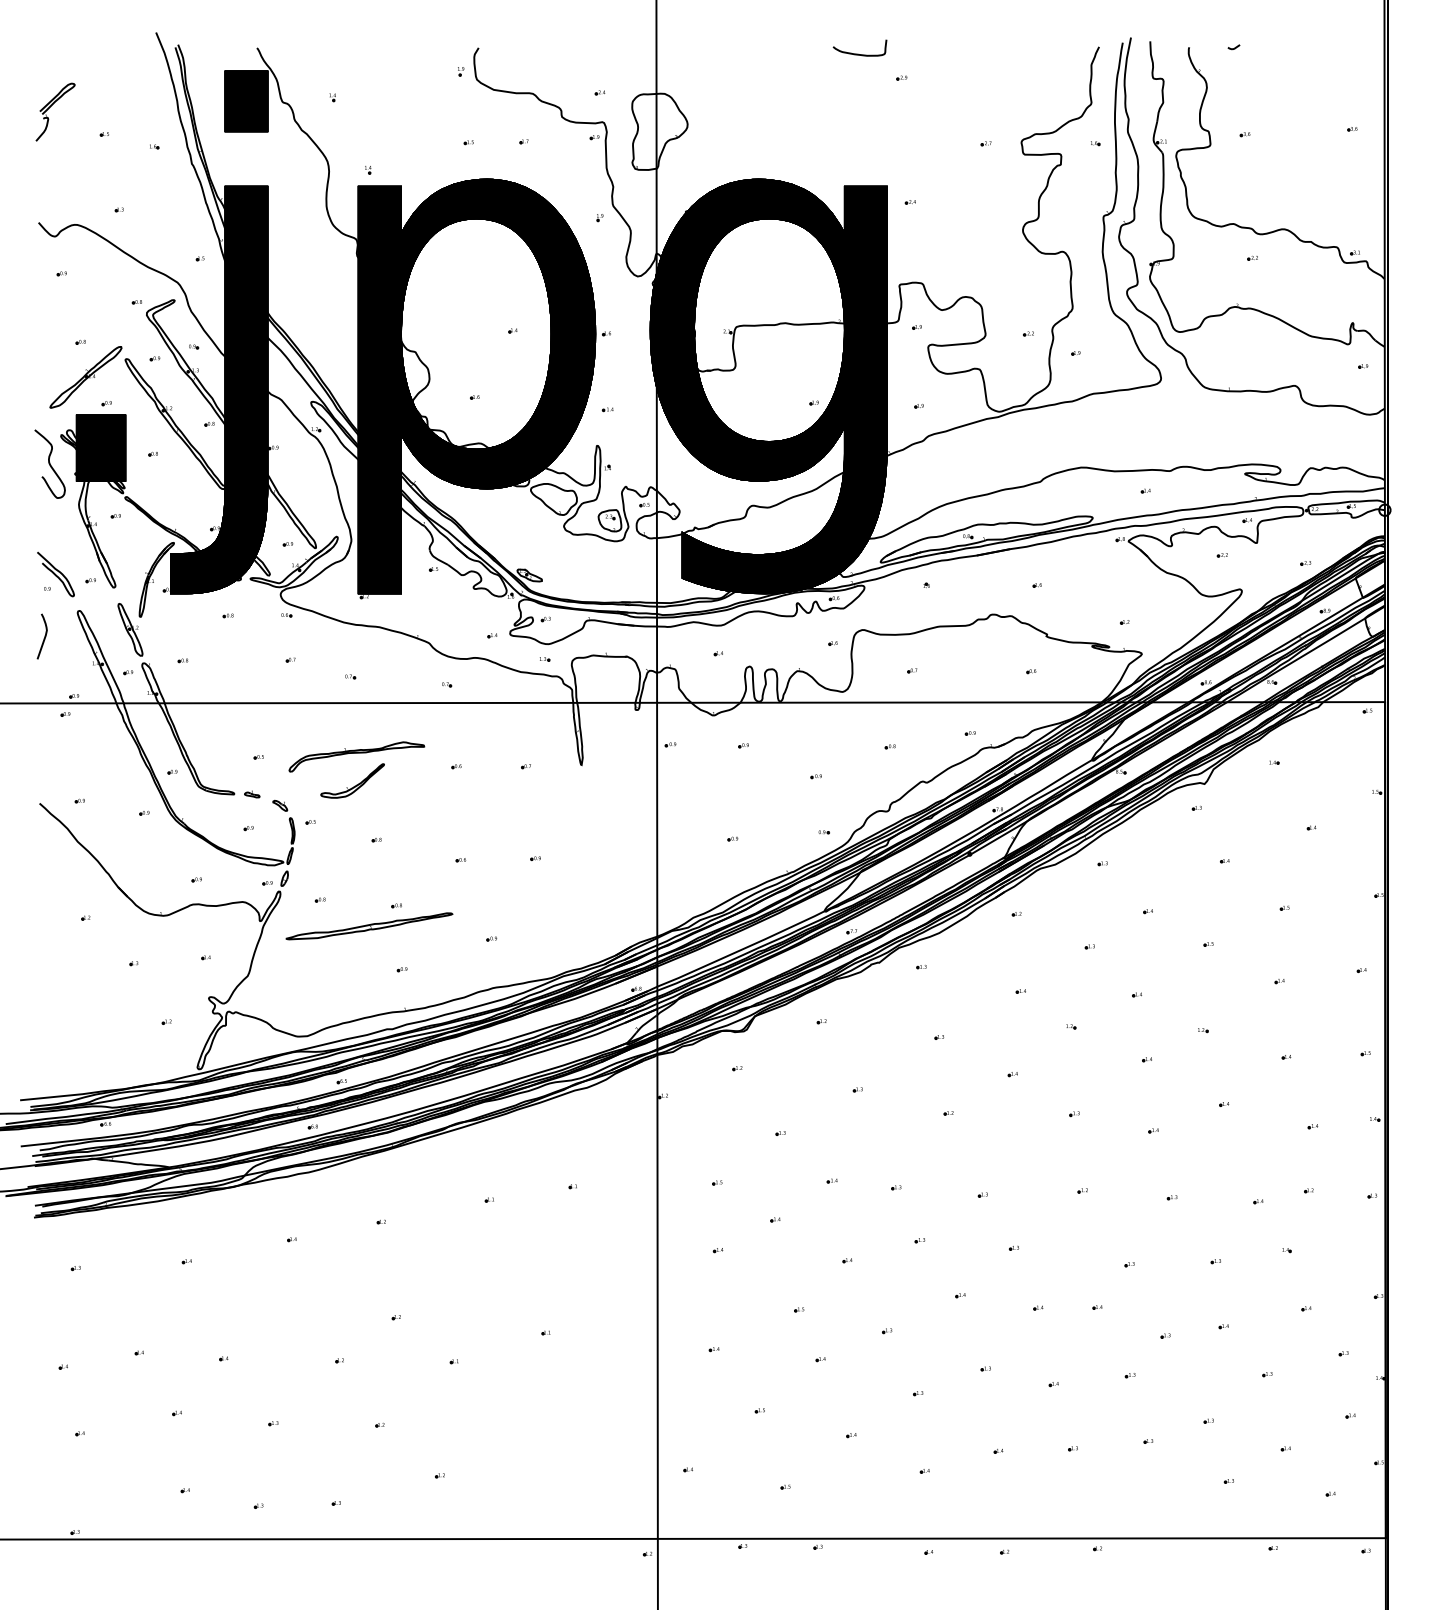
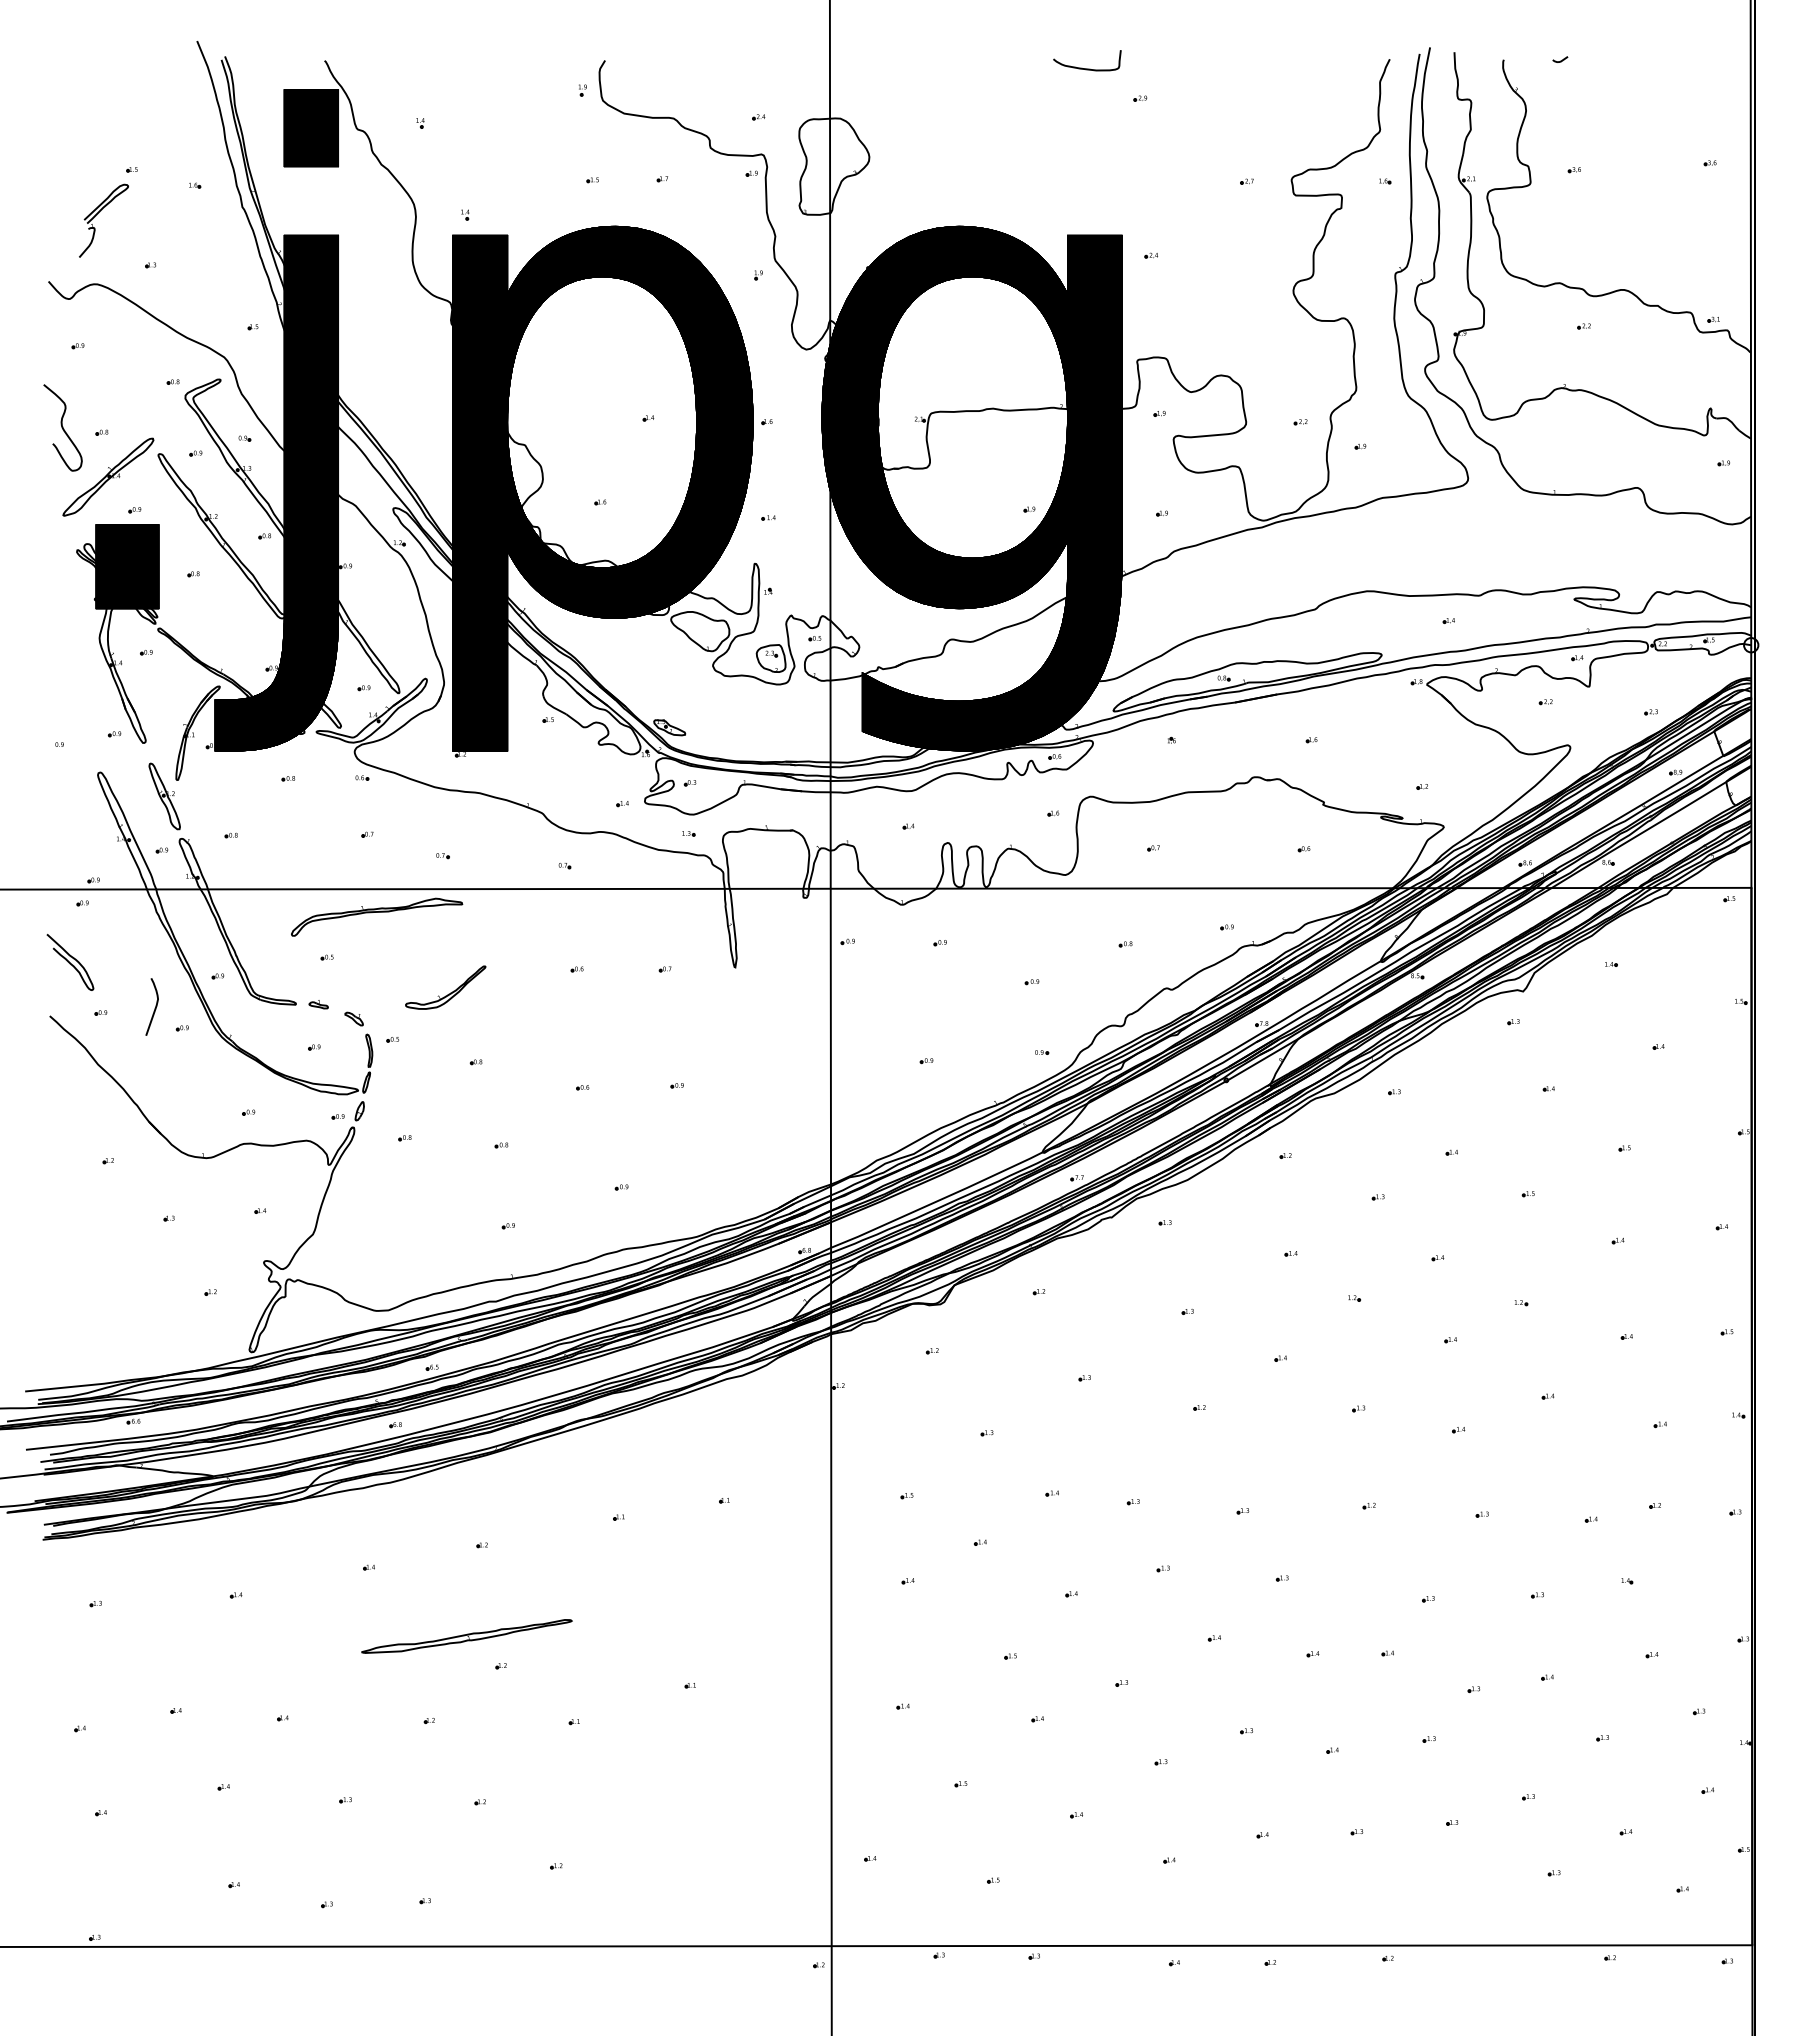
part: (50, 107) -> (97, 214), moved
curve: (49, 463) -> (62, 427), moved
curve: (55, 574) -> (70, 962), moved
curve: (44, 637) -> (154, 1008), moved
part: (357, 756) -> (377, 916), moved
part: (369, 926) -> (466, 1636), moved

